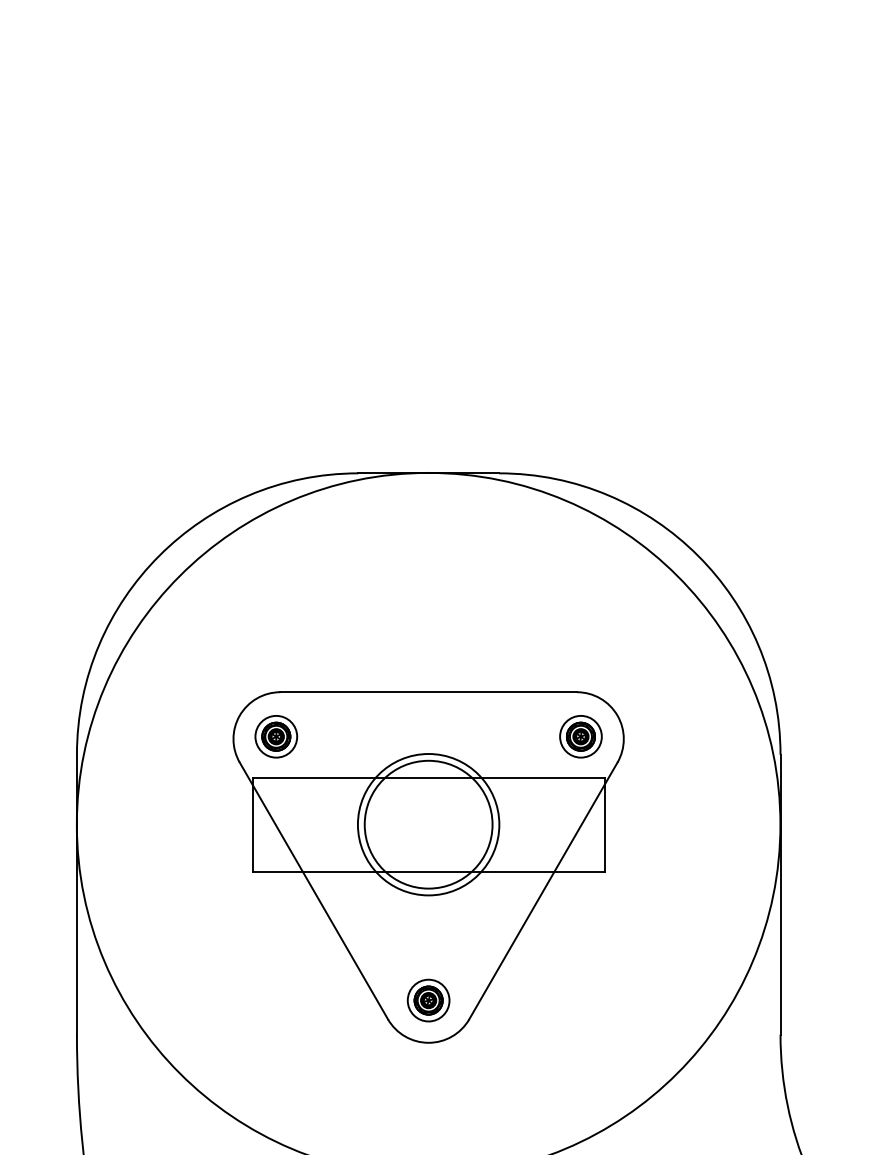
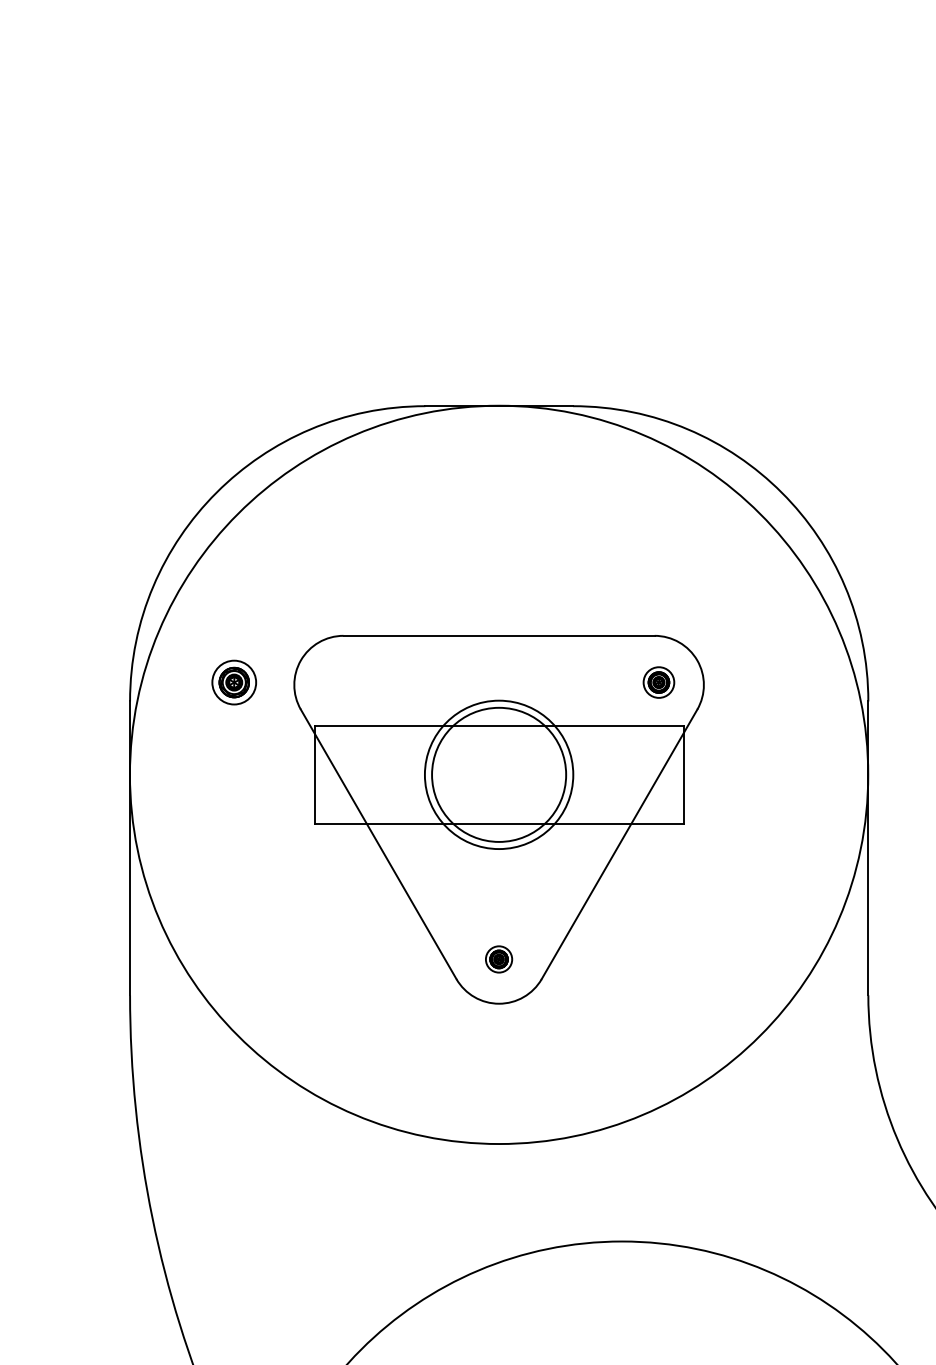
part: (276, 736) -> (234, 682), moved
part: (580, 736) -> (658, 682), size x0.7
part: (428, 1000) -> (498, 959), size x0.6

